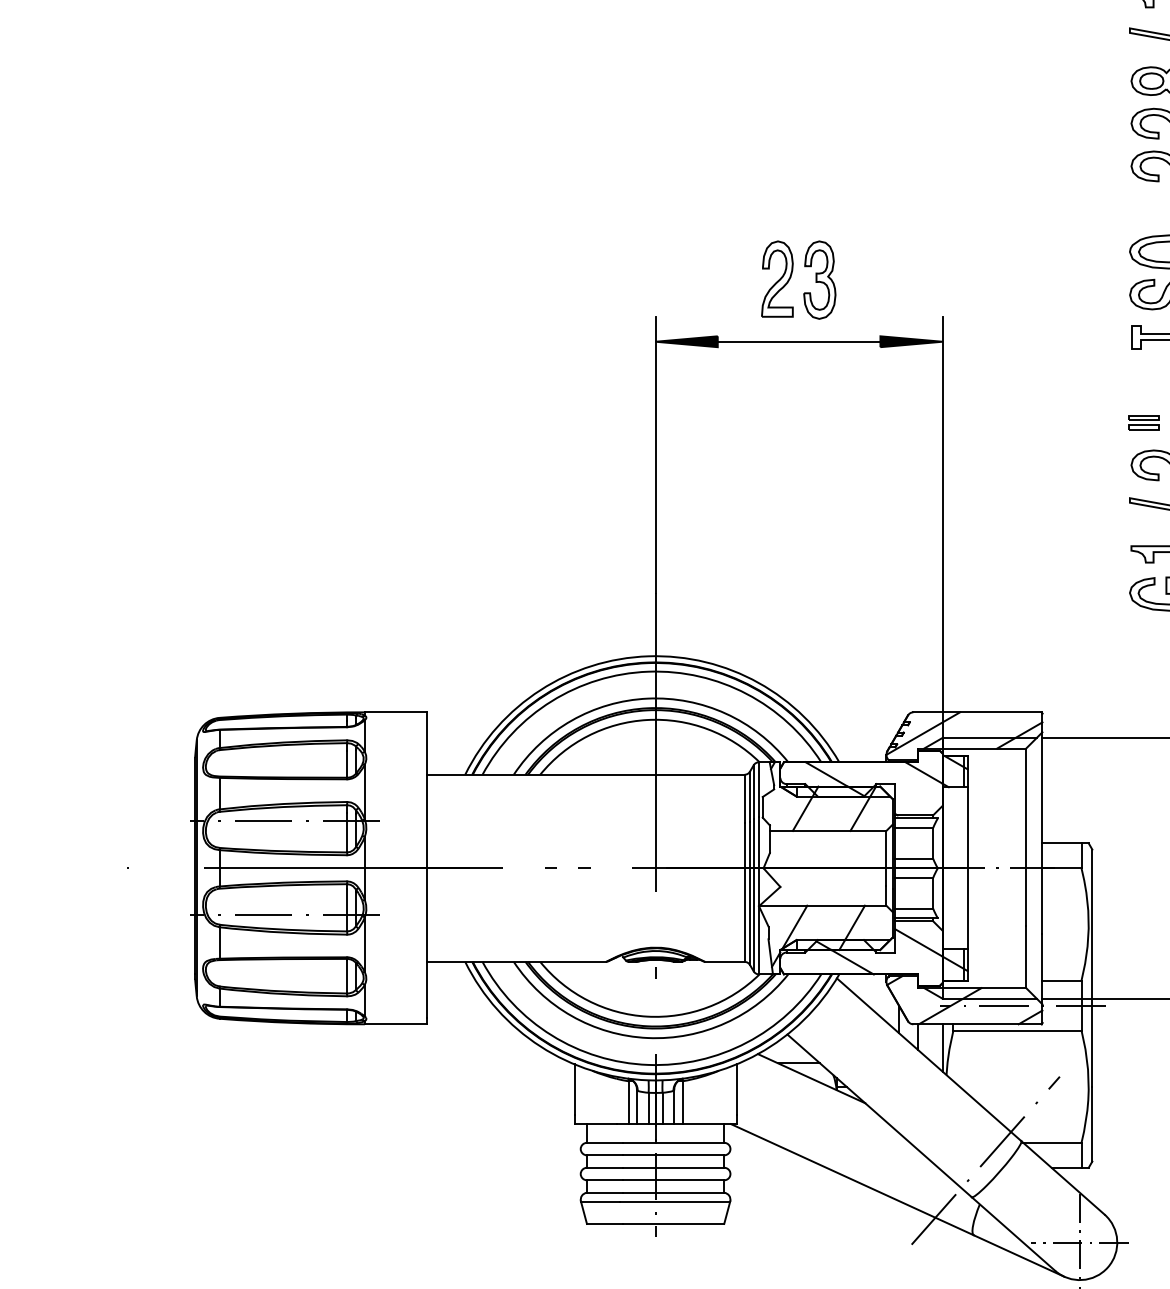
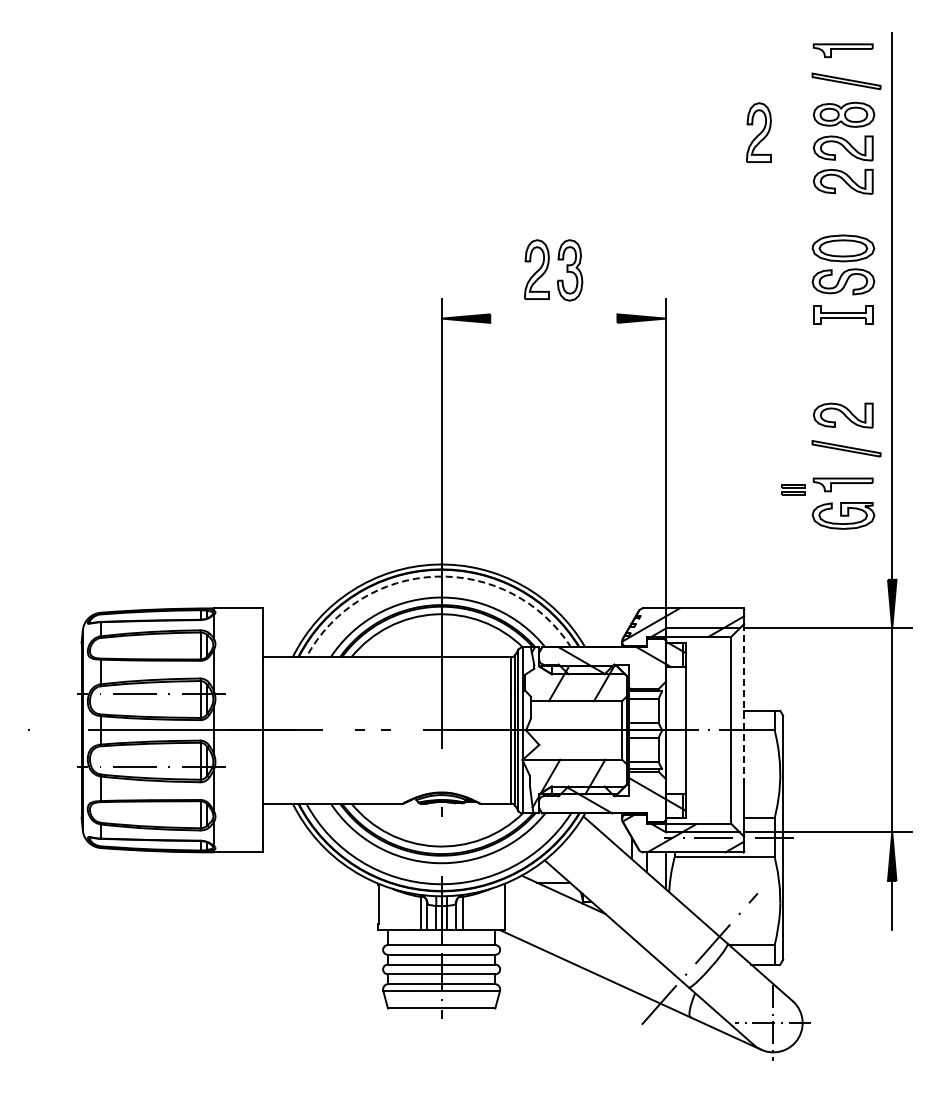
part: (1060, 103) -> (758, 132), added
line: (798, 341) -> (553, 318), removed
part: (1143, 422) -> (793, 489), moved
arc: (647, 671) -> (435, 576), solid -> dashed
line: (1042, 832) -> (744, 702), solid -> dashed

